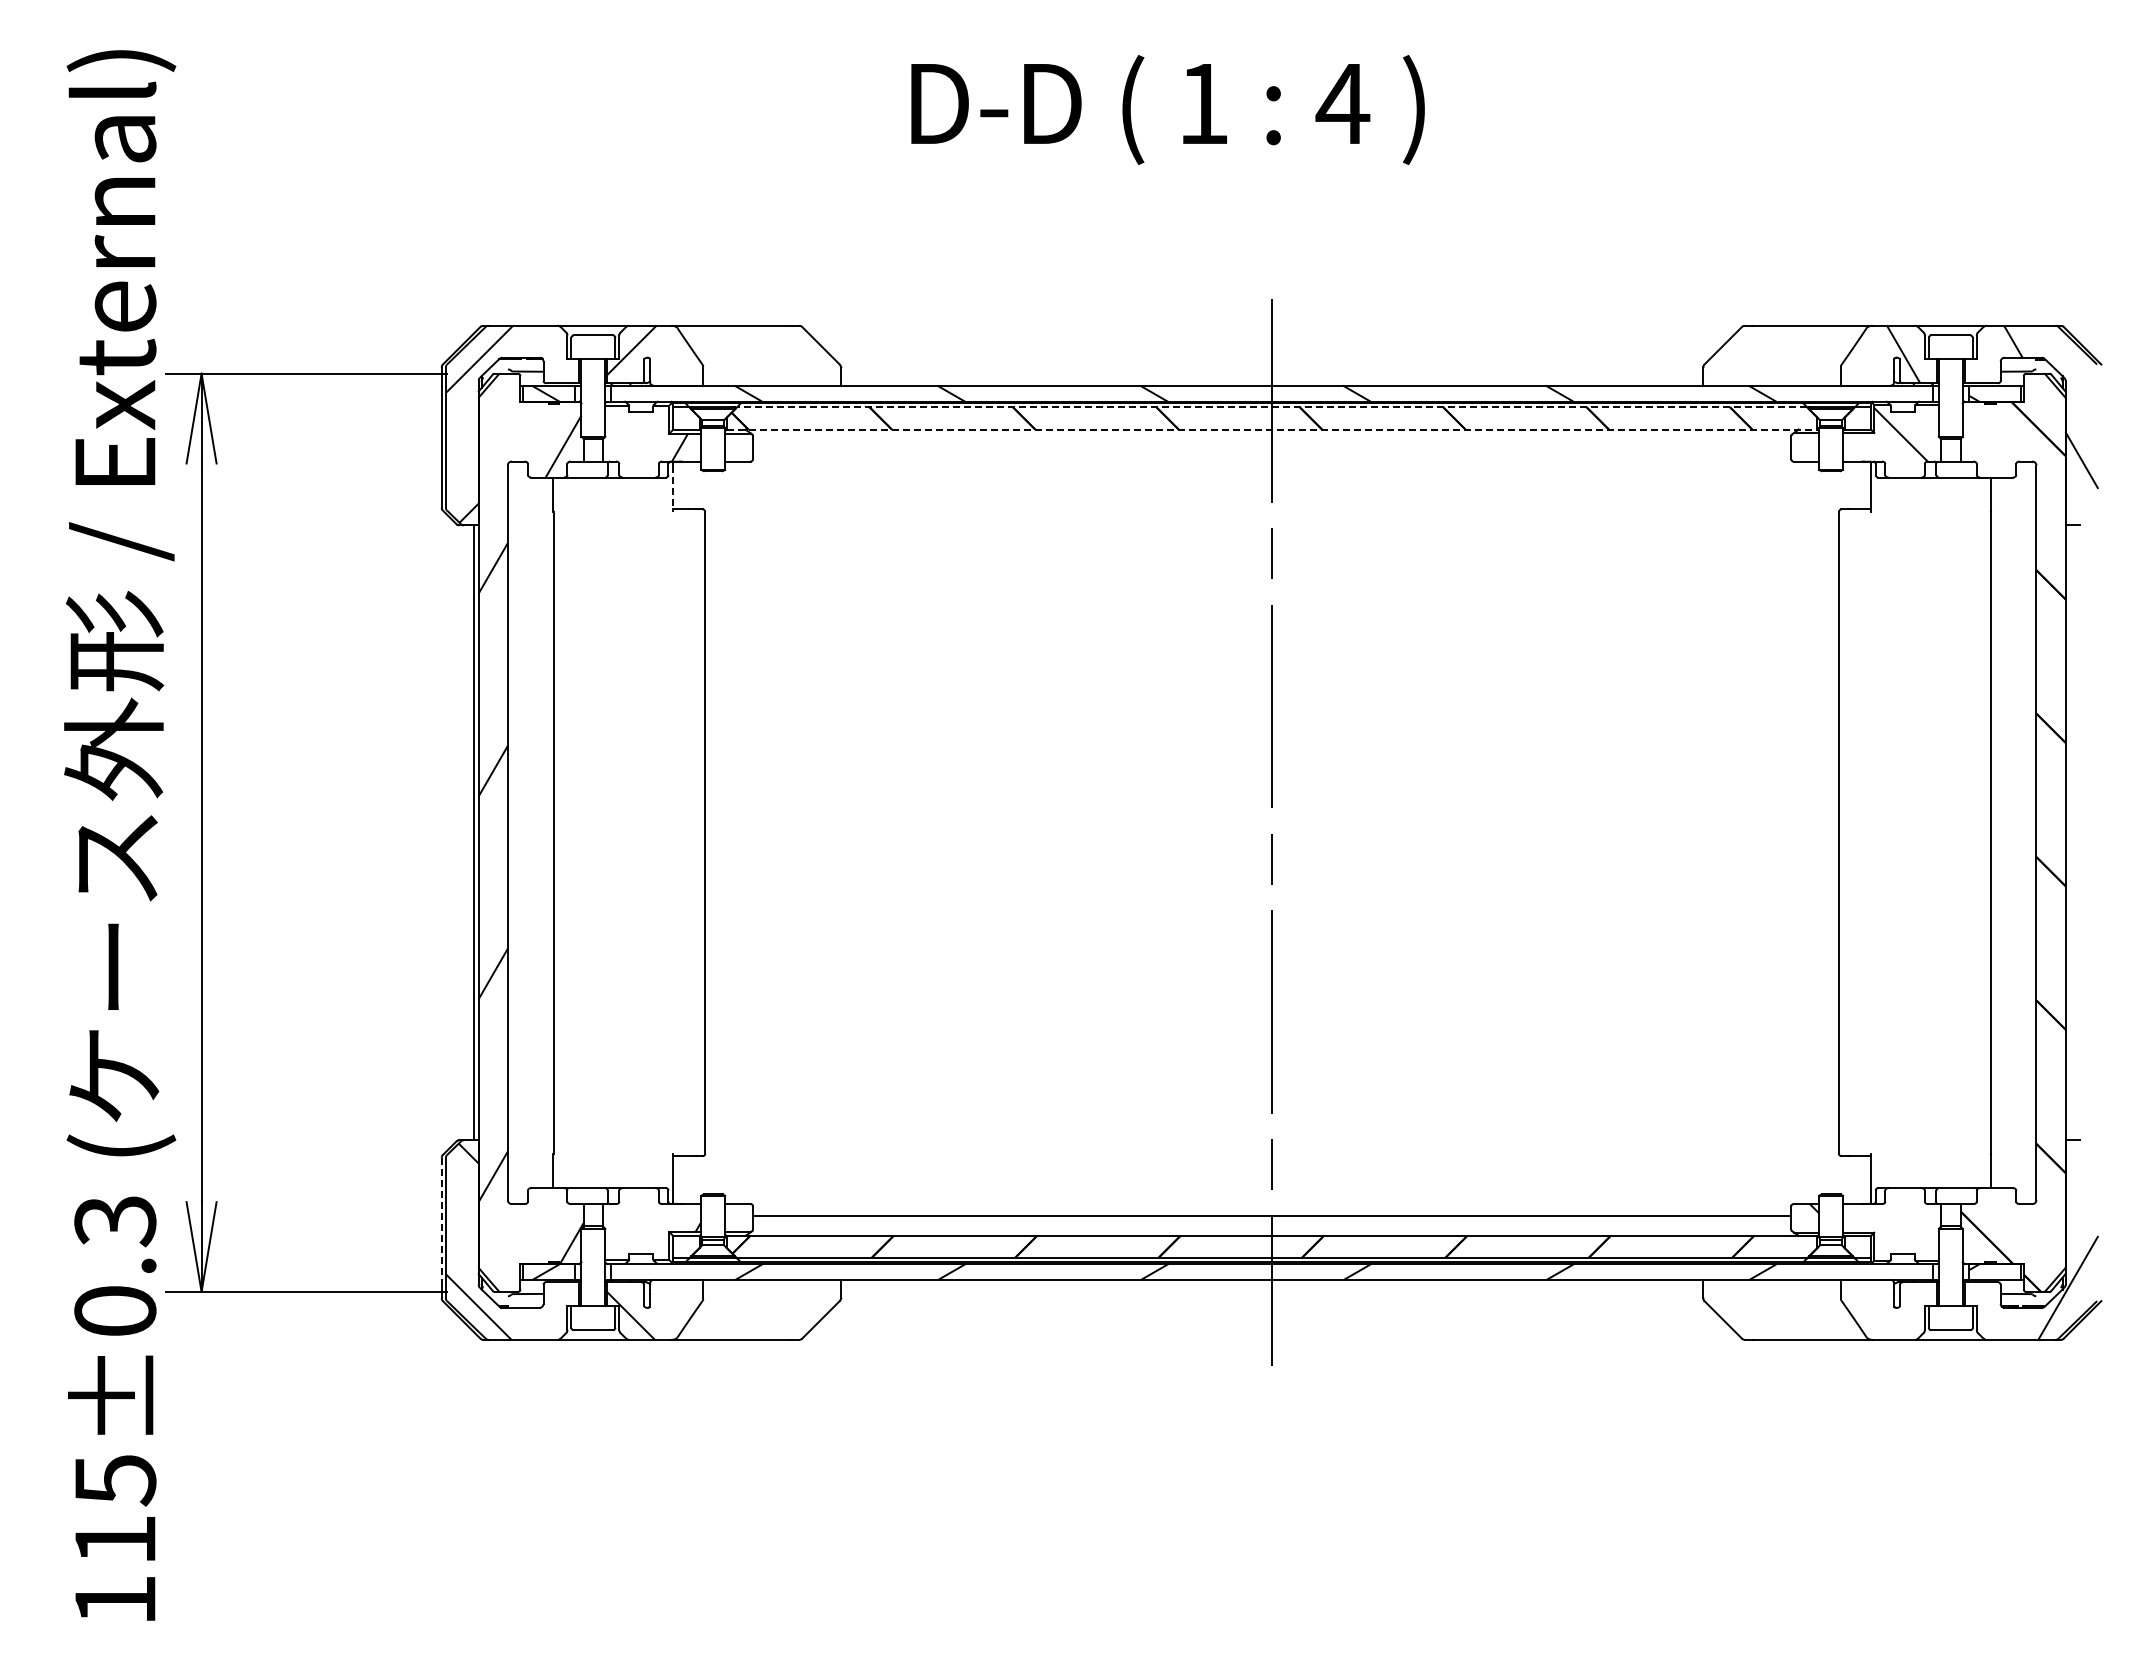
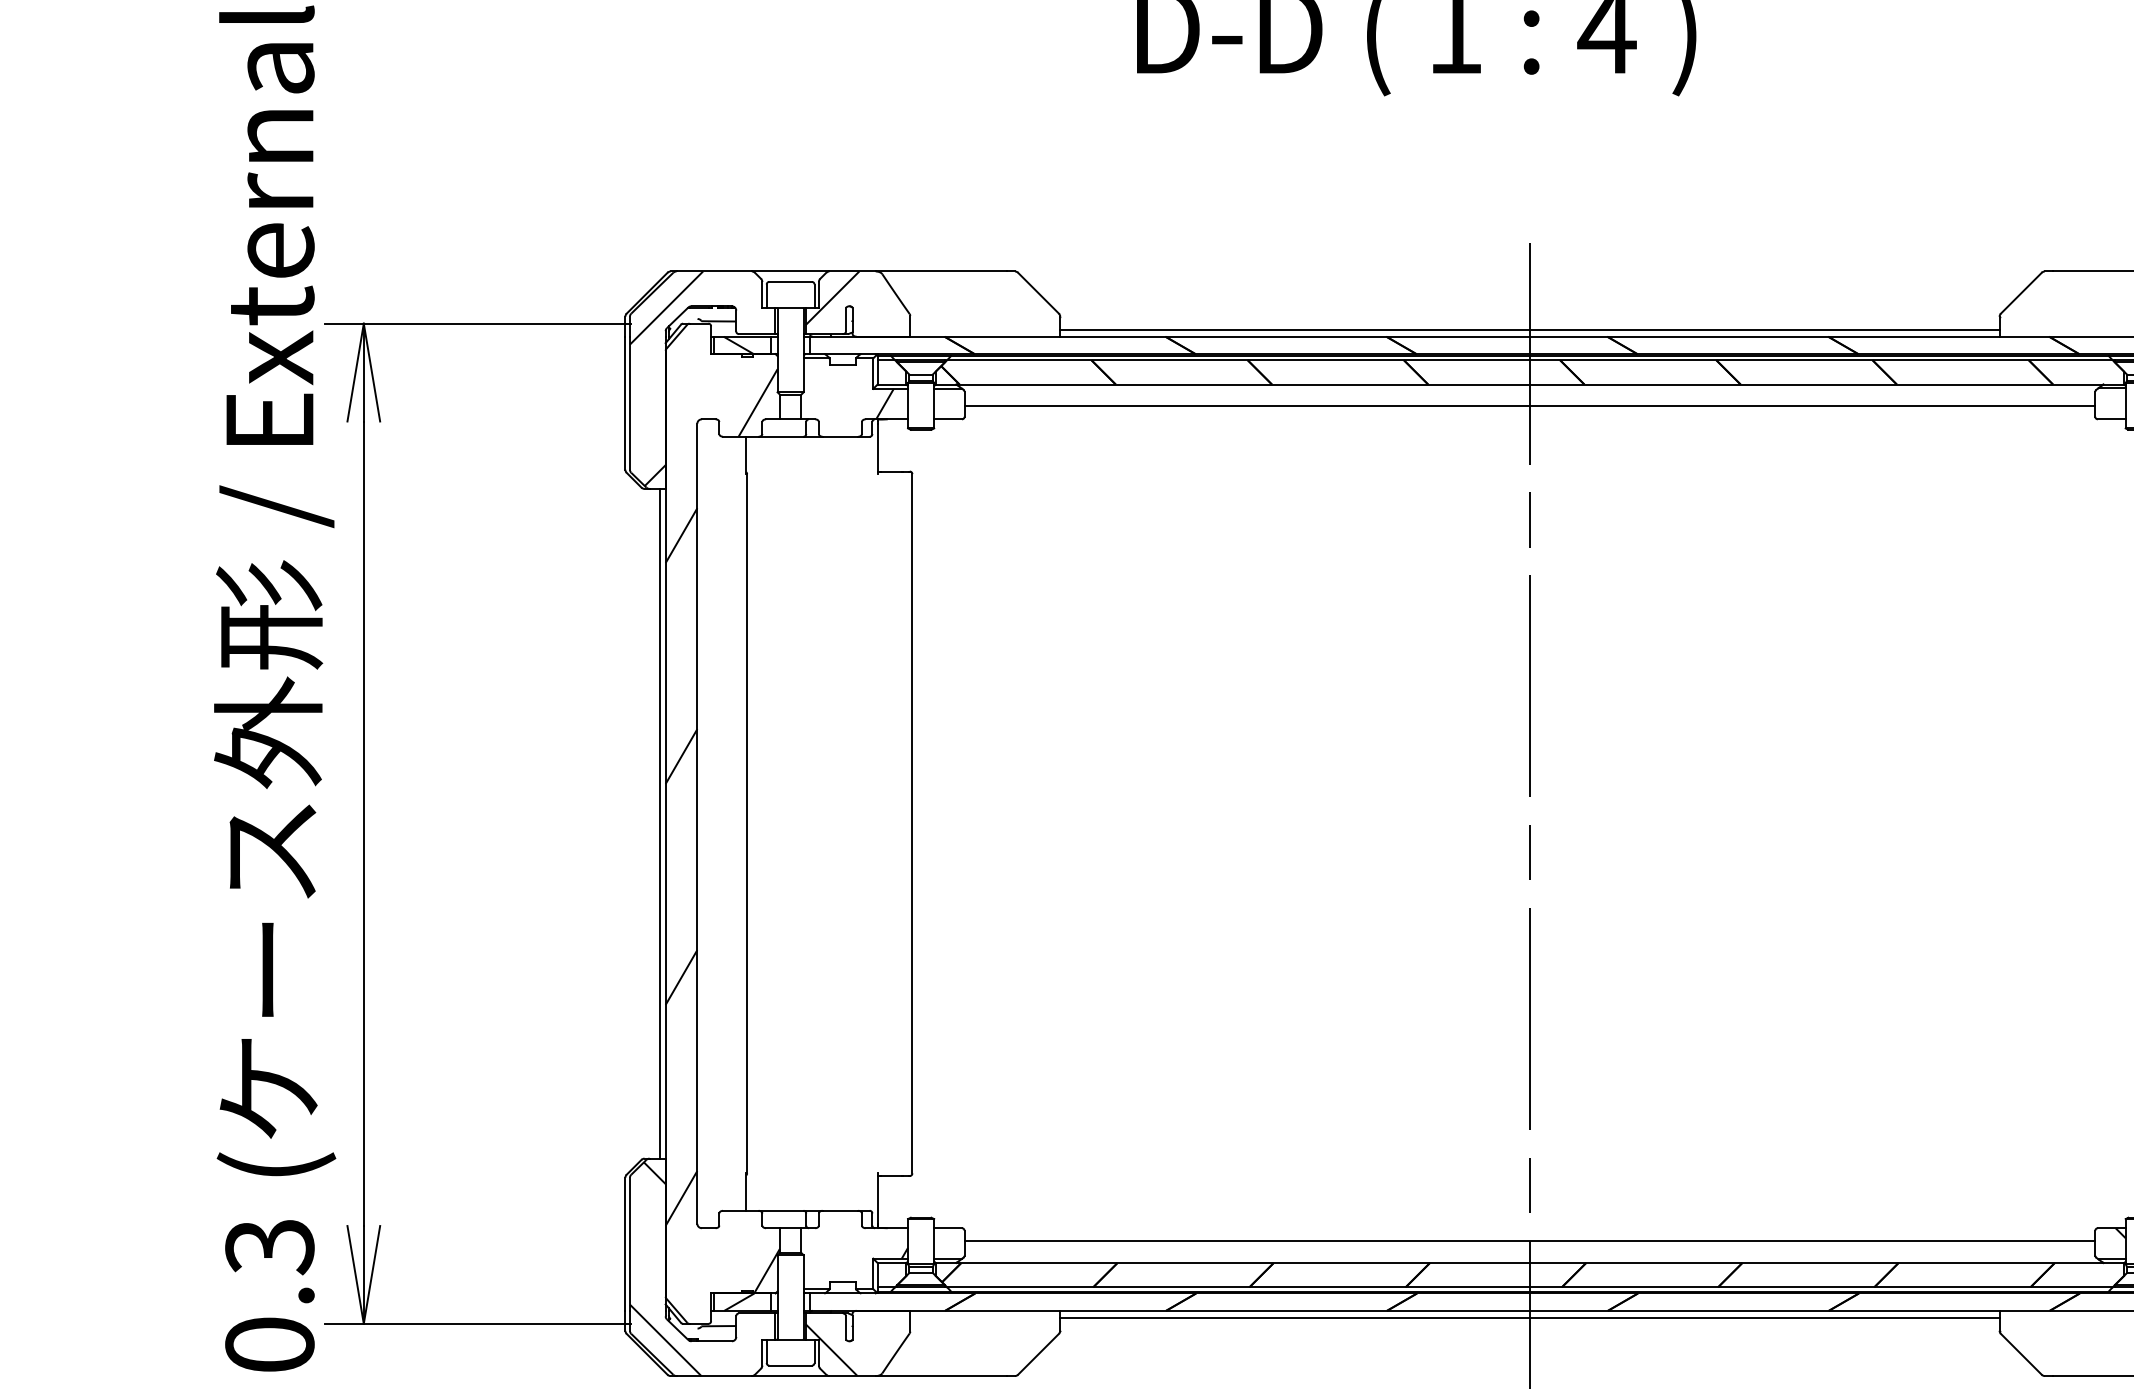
line: (1271, 379) -> (1529, 329), added
hatch: (1255, 393) -> (1511, 345), added
line: (1272, 407) -> (1530, 360), dashed -> solid
line: (1272, 429) -> (1530, 384), dashed -> solid
line: (1272, 449) -> (1530, 406), added
line: (673, 489) -> (877, 449), dashed -> solid
line: (441, 1219) -> (625, 1244), dashed -> solid
hatch: (1255, 1271) -> (1511, 1301), added
line: (1271, 1286) -> (1529, 1317), added

